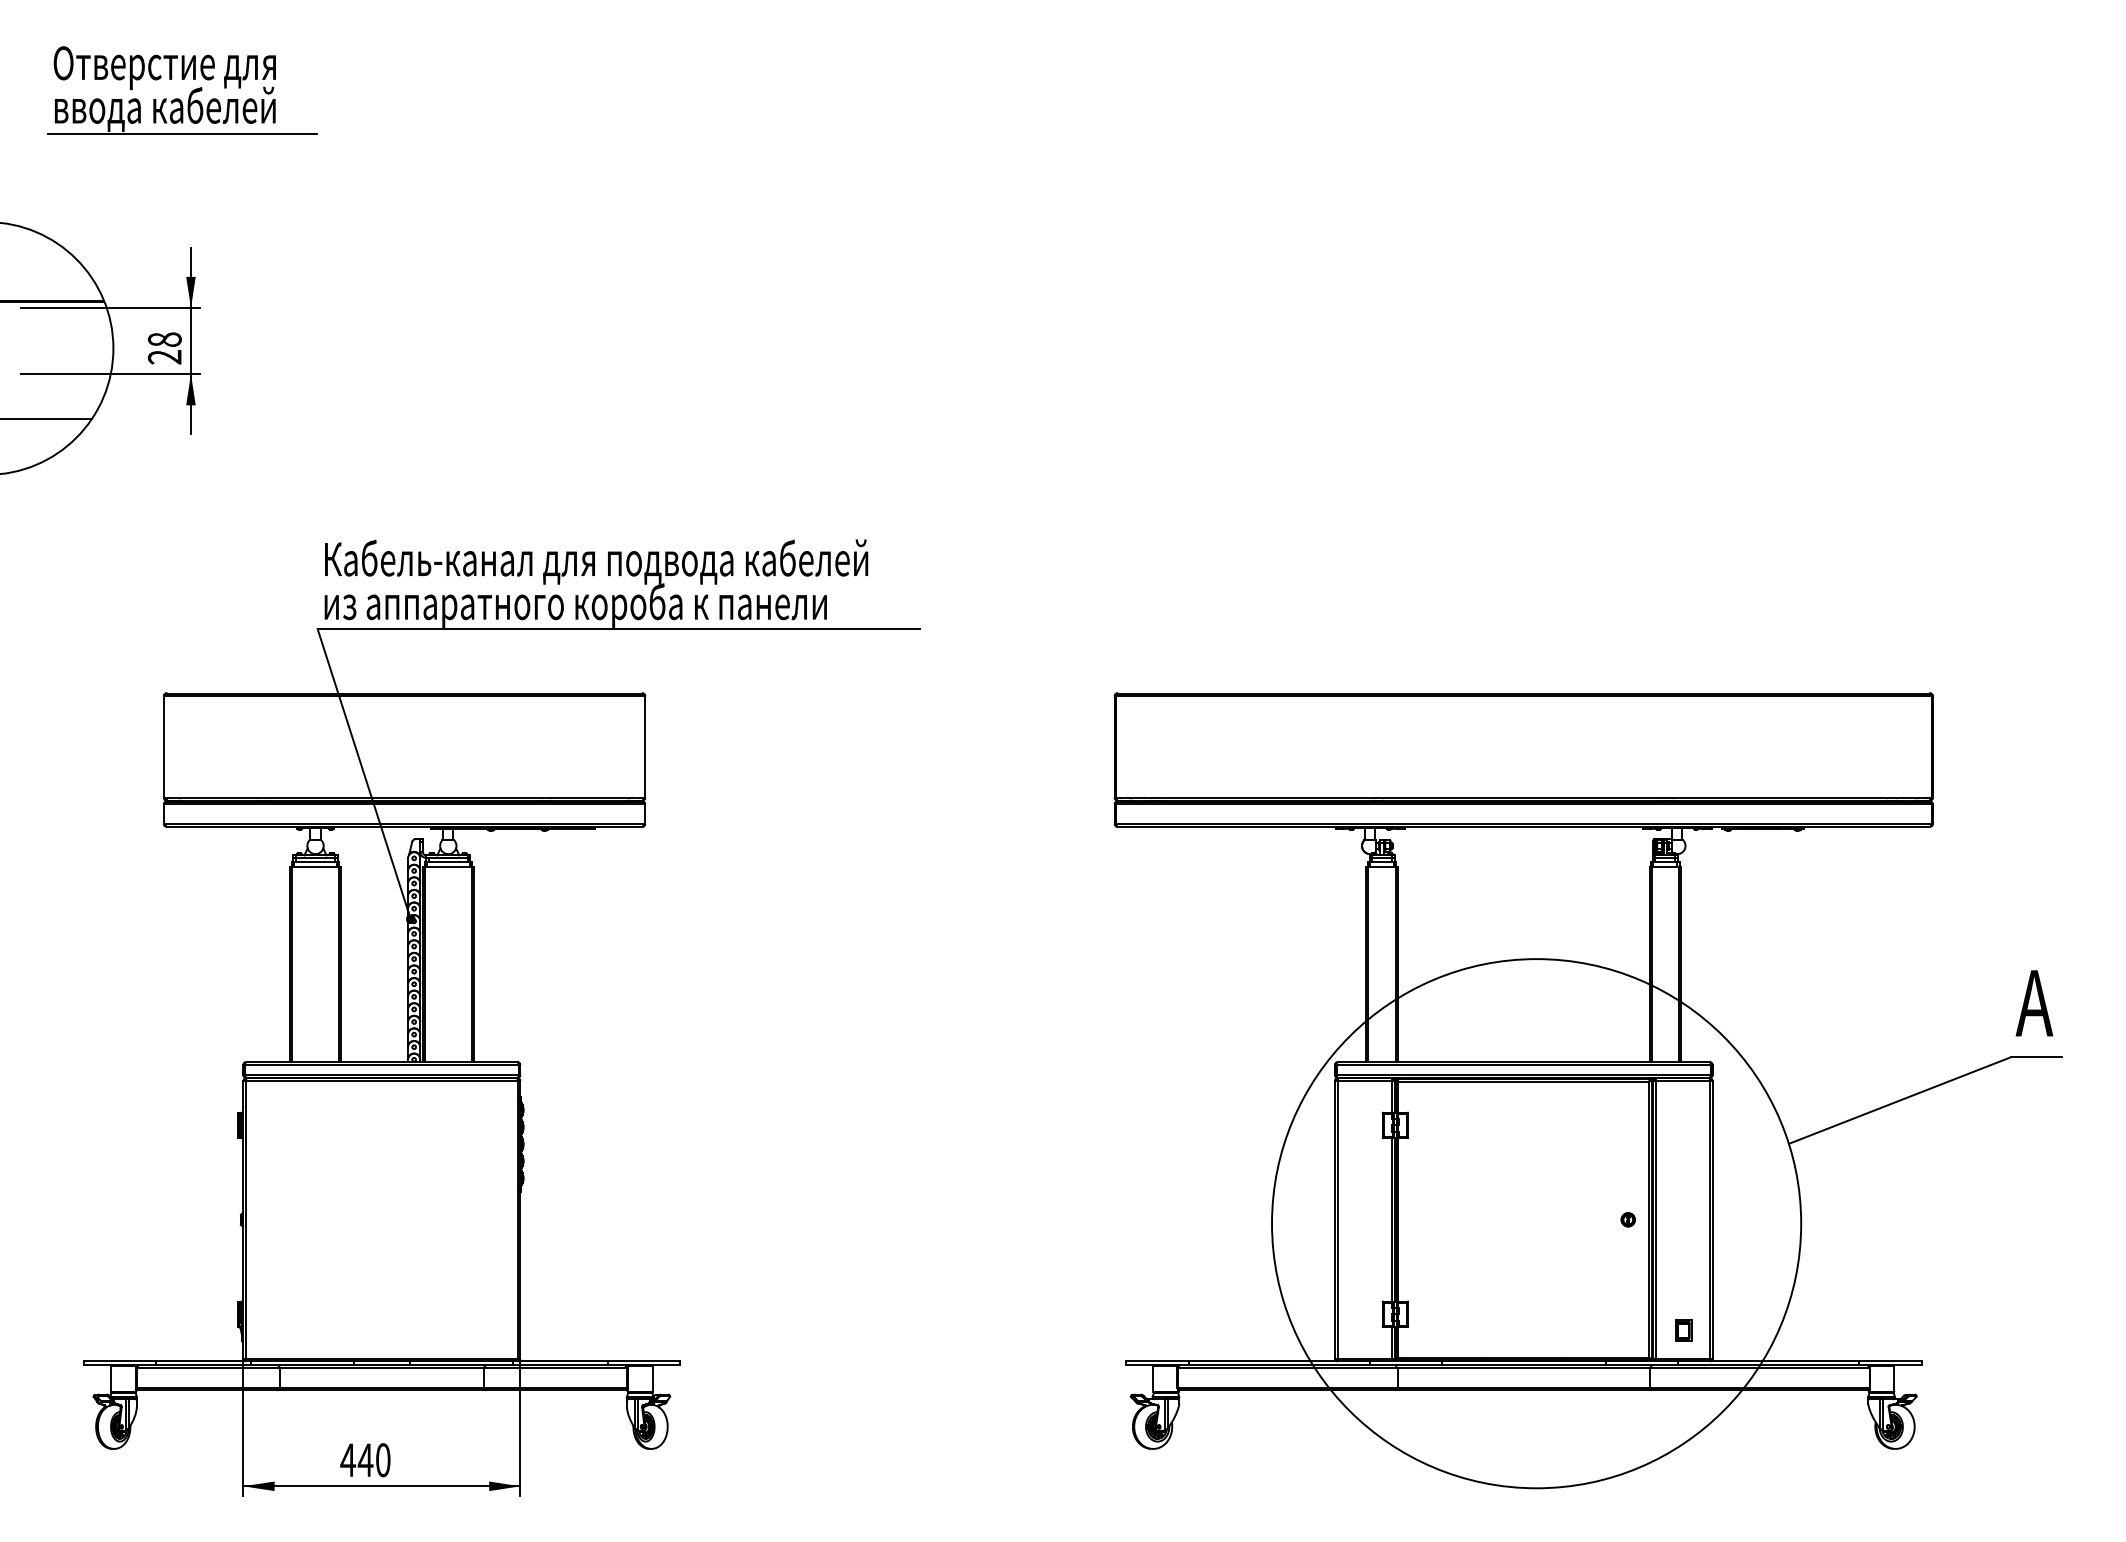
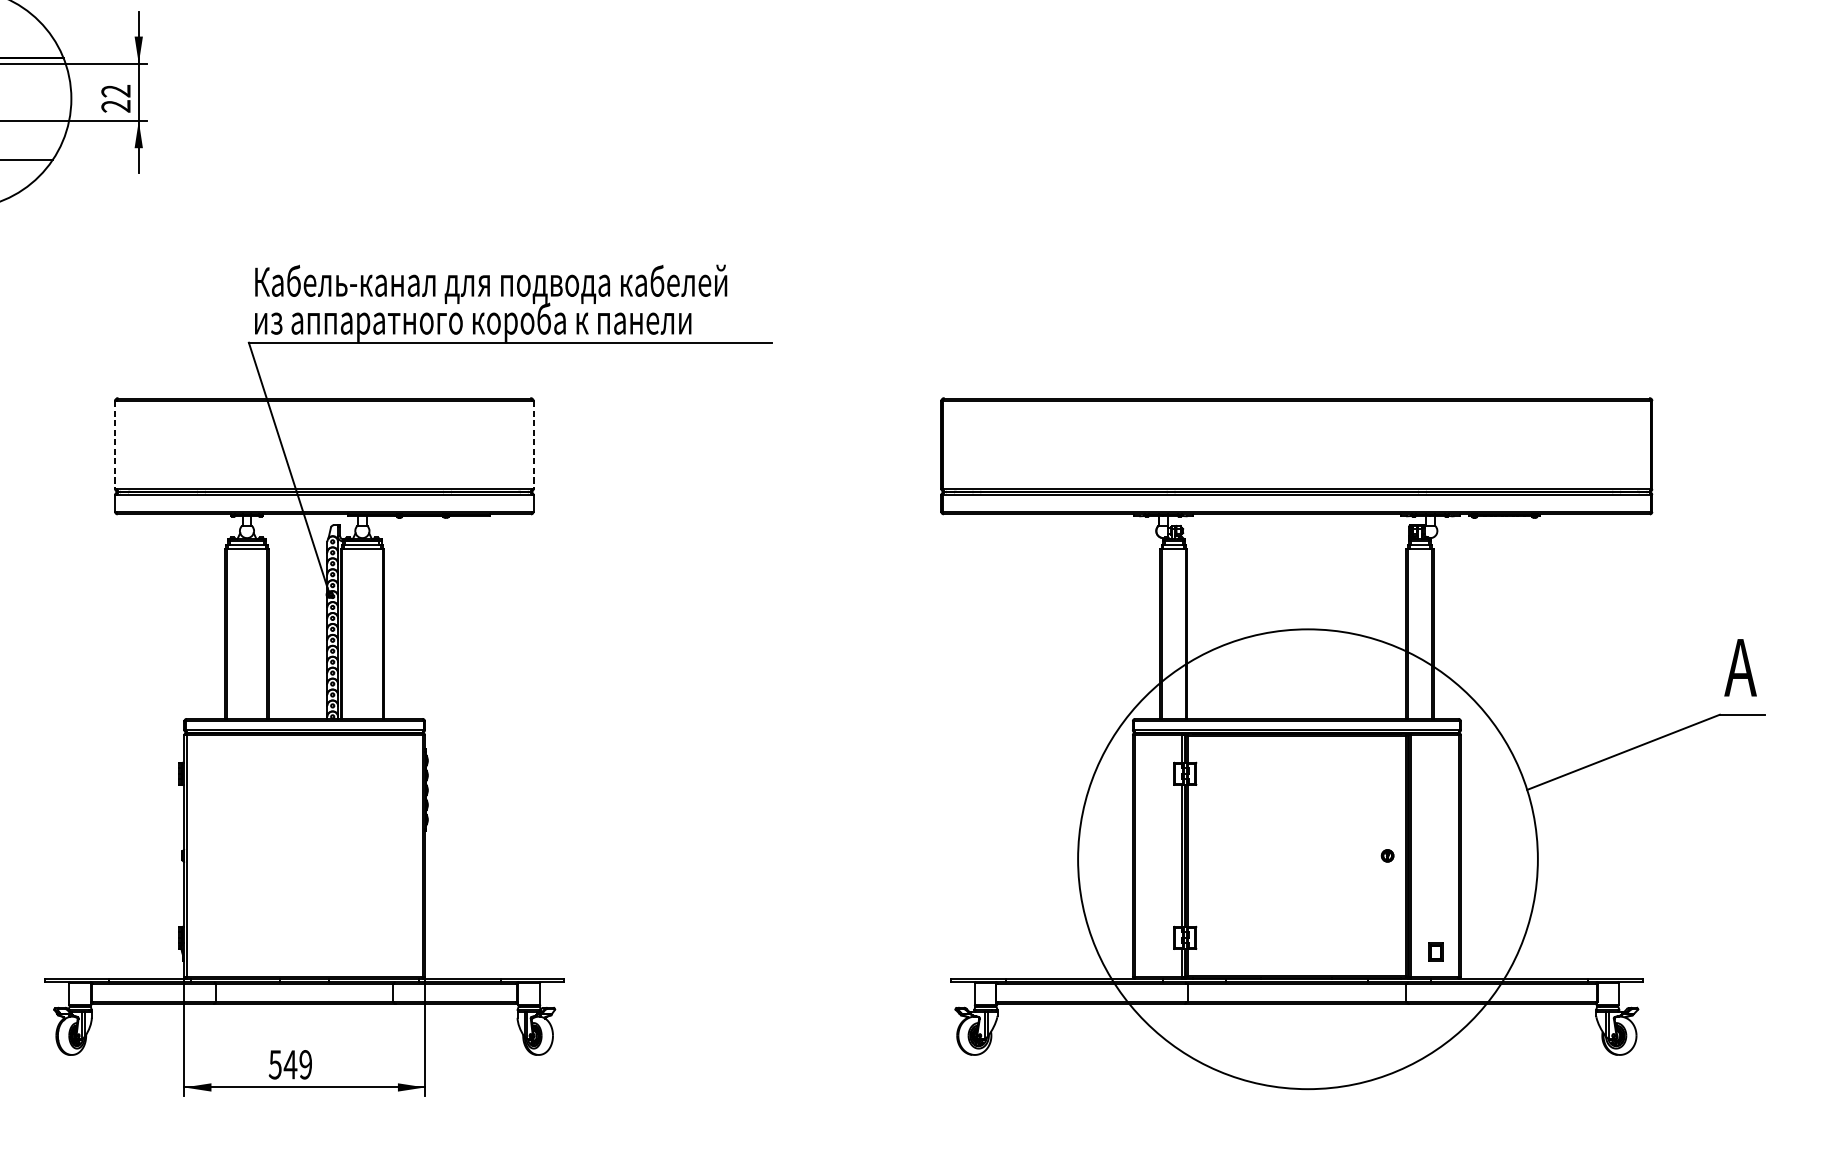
text: (164, 339) -> (115, 90), 28 -> 22
line: (163, 747) -> (114, 445), solid -> dashed
line: (645, 747) -> (533, 445), solid -> dashed
text: (365, 1460) -> (290, 1065), 440 -> 549

